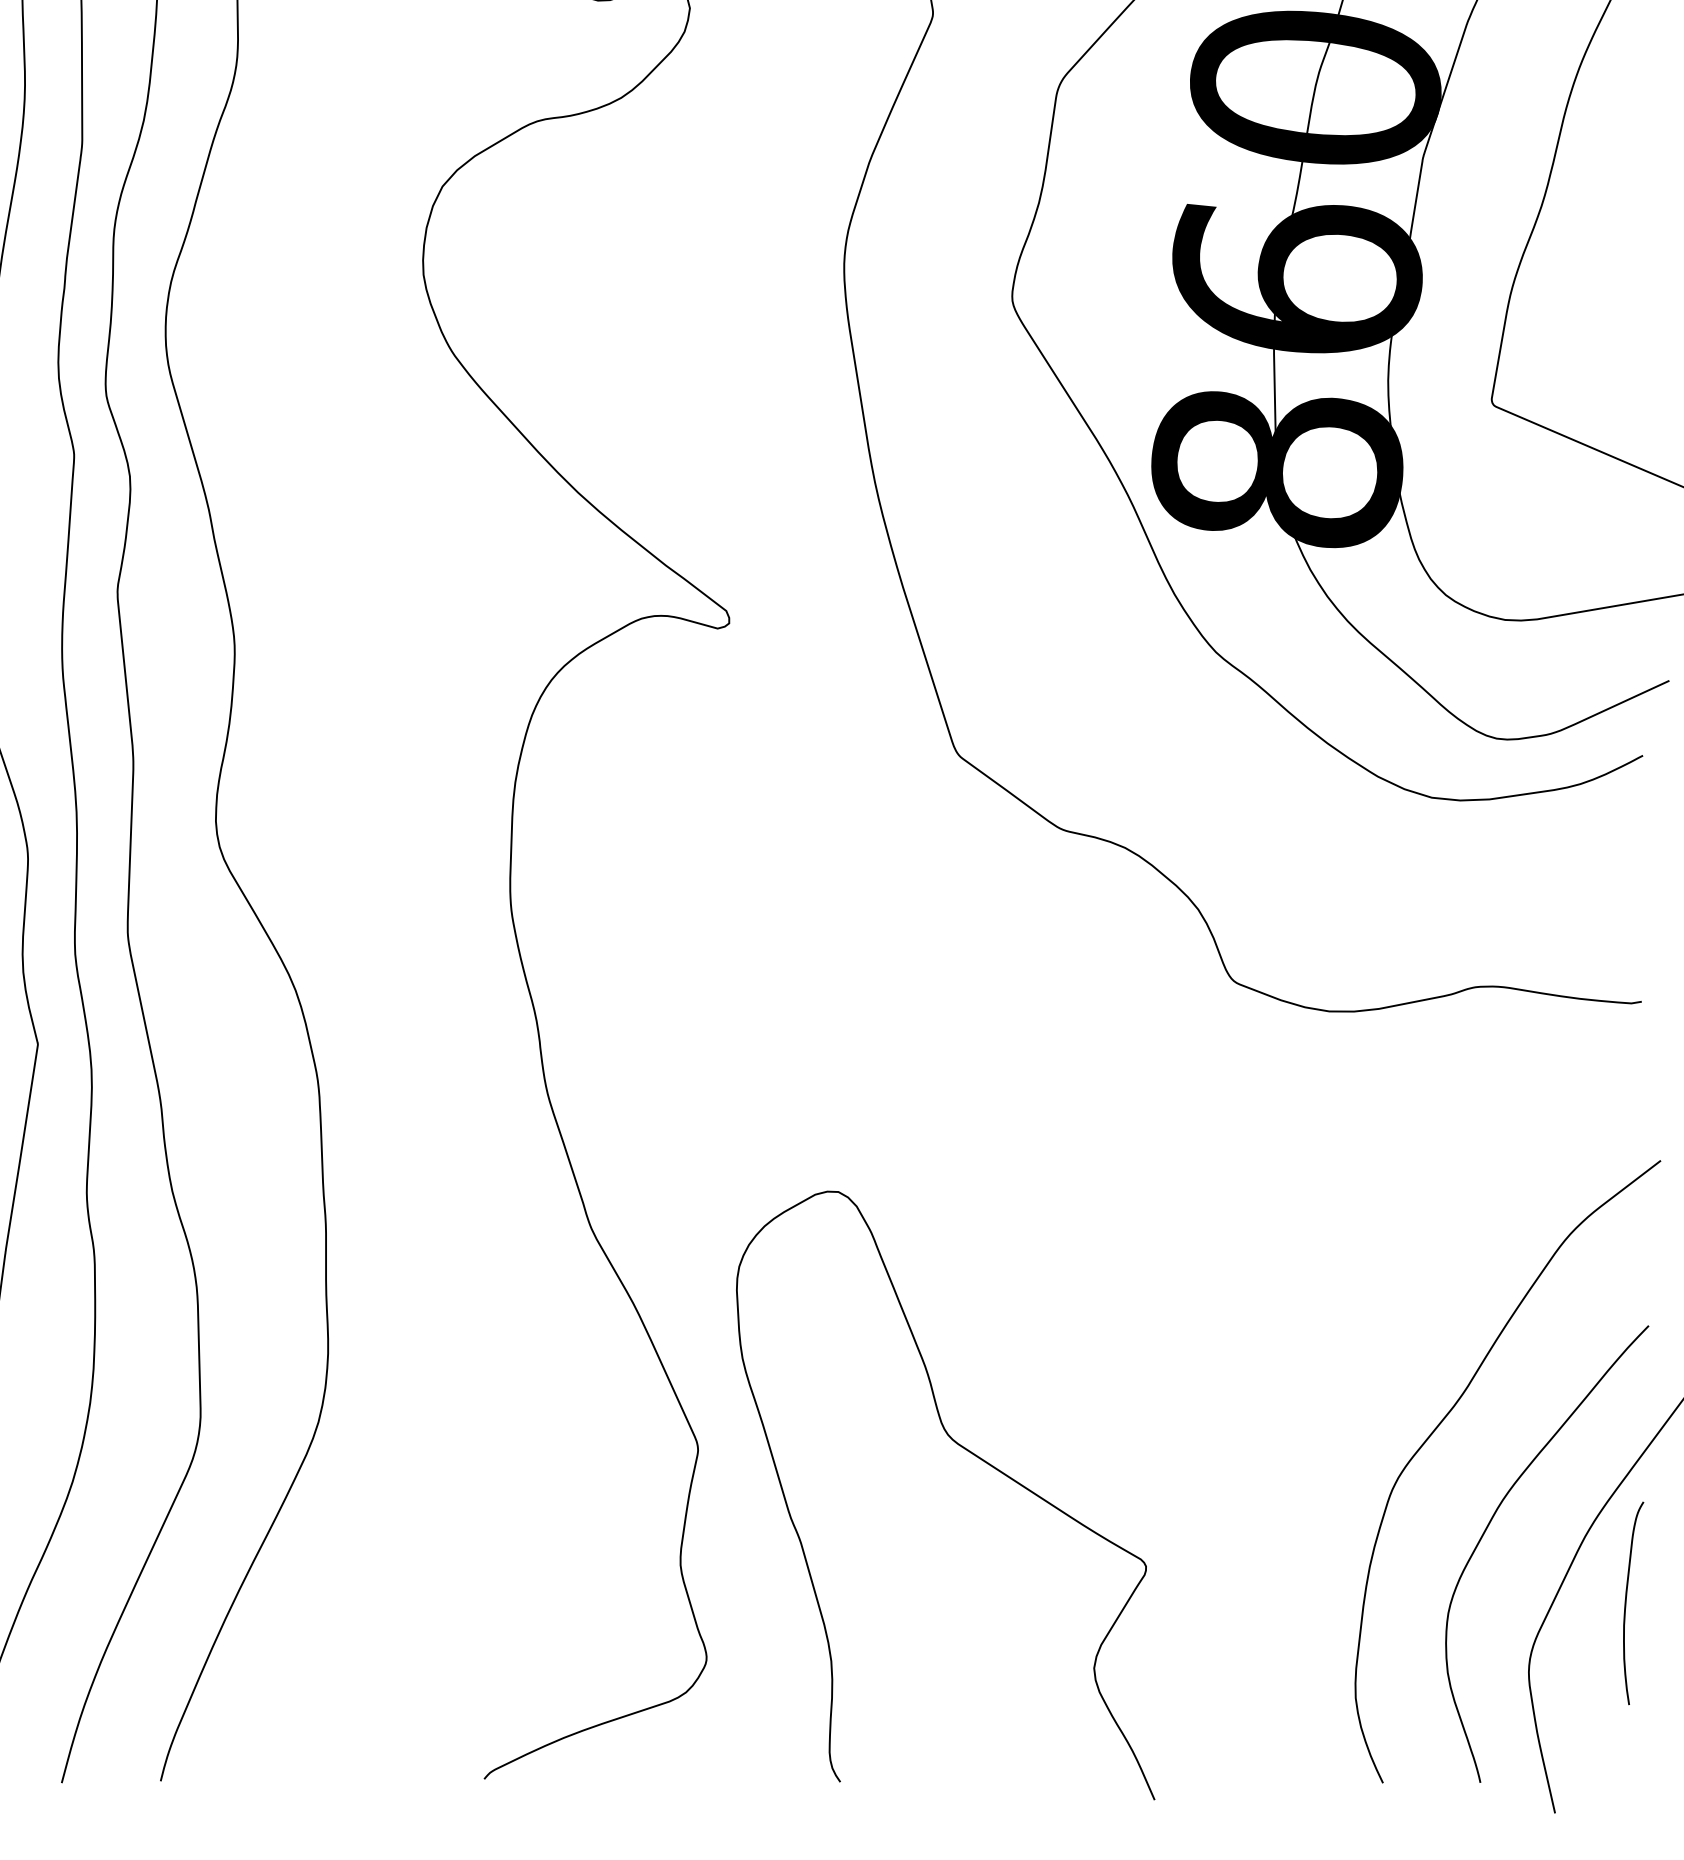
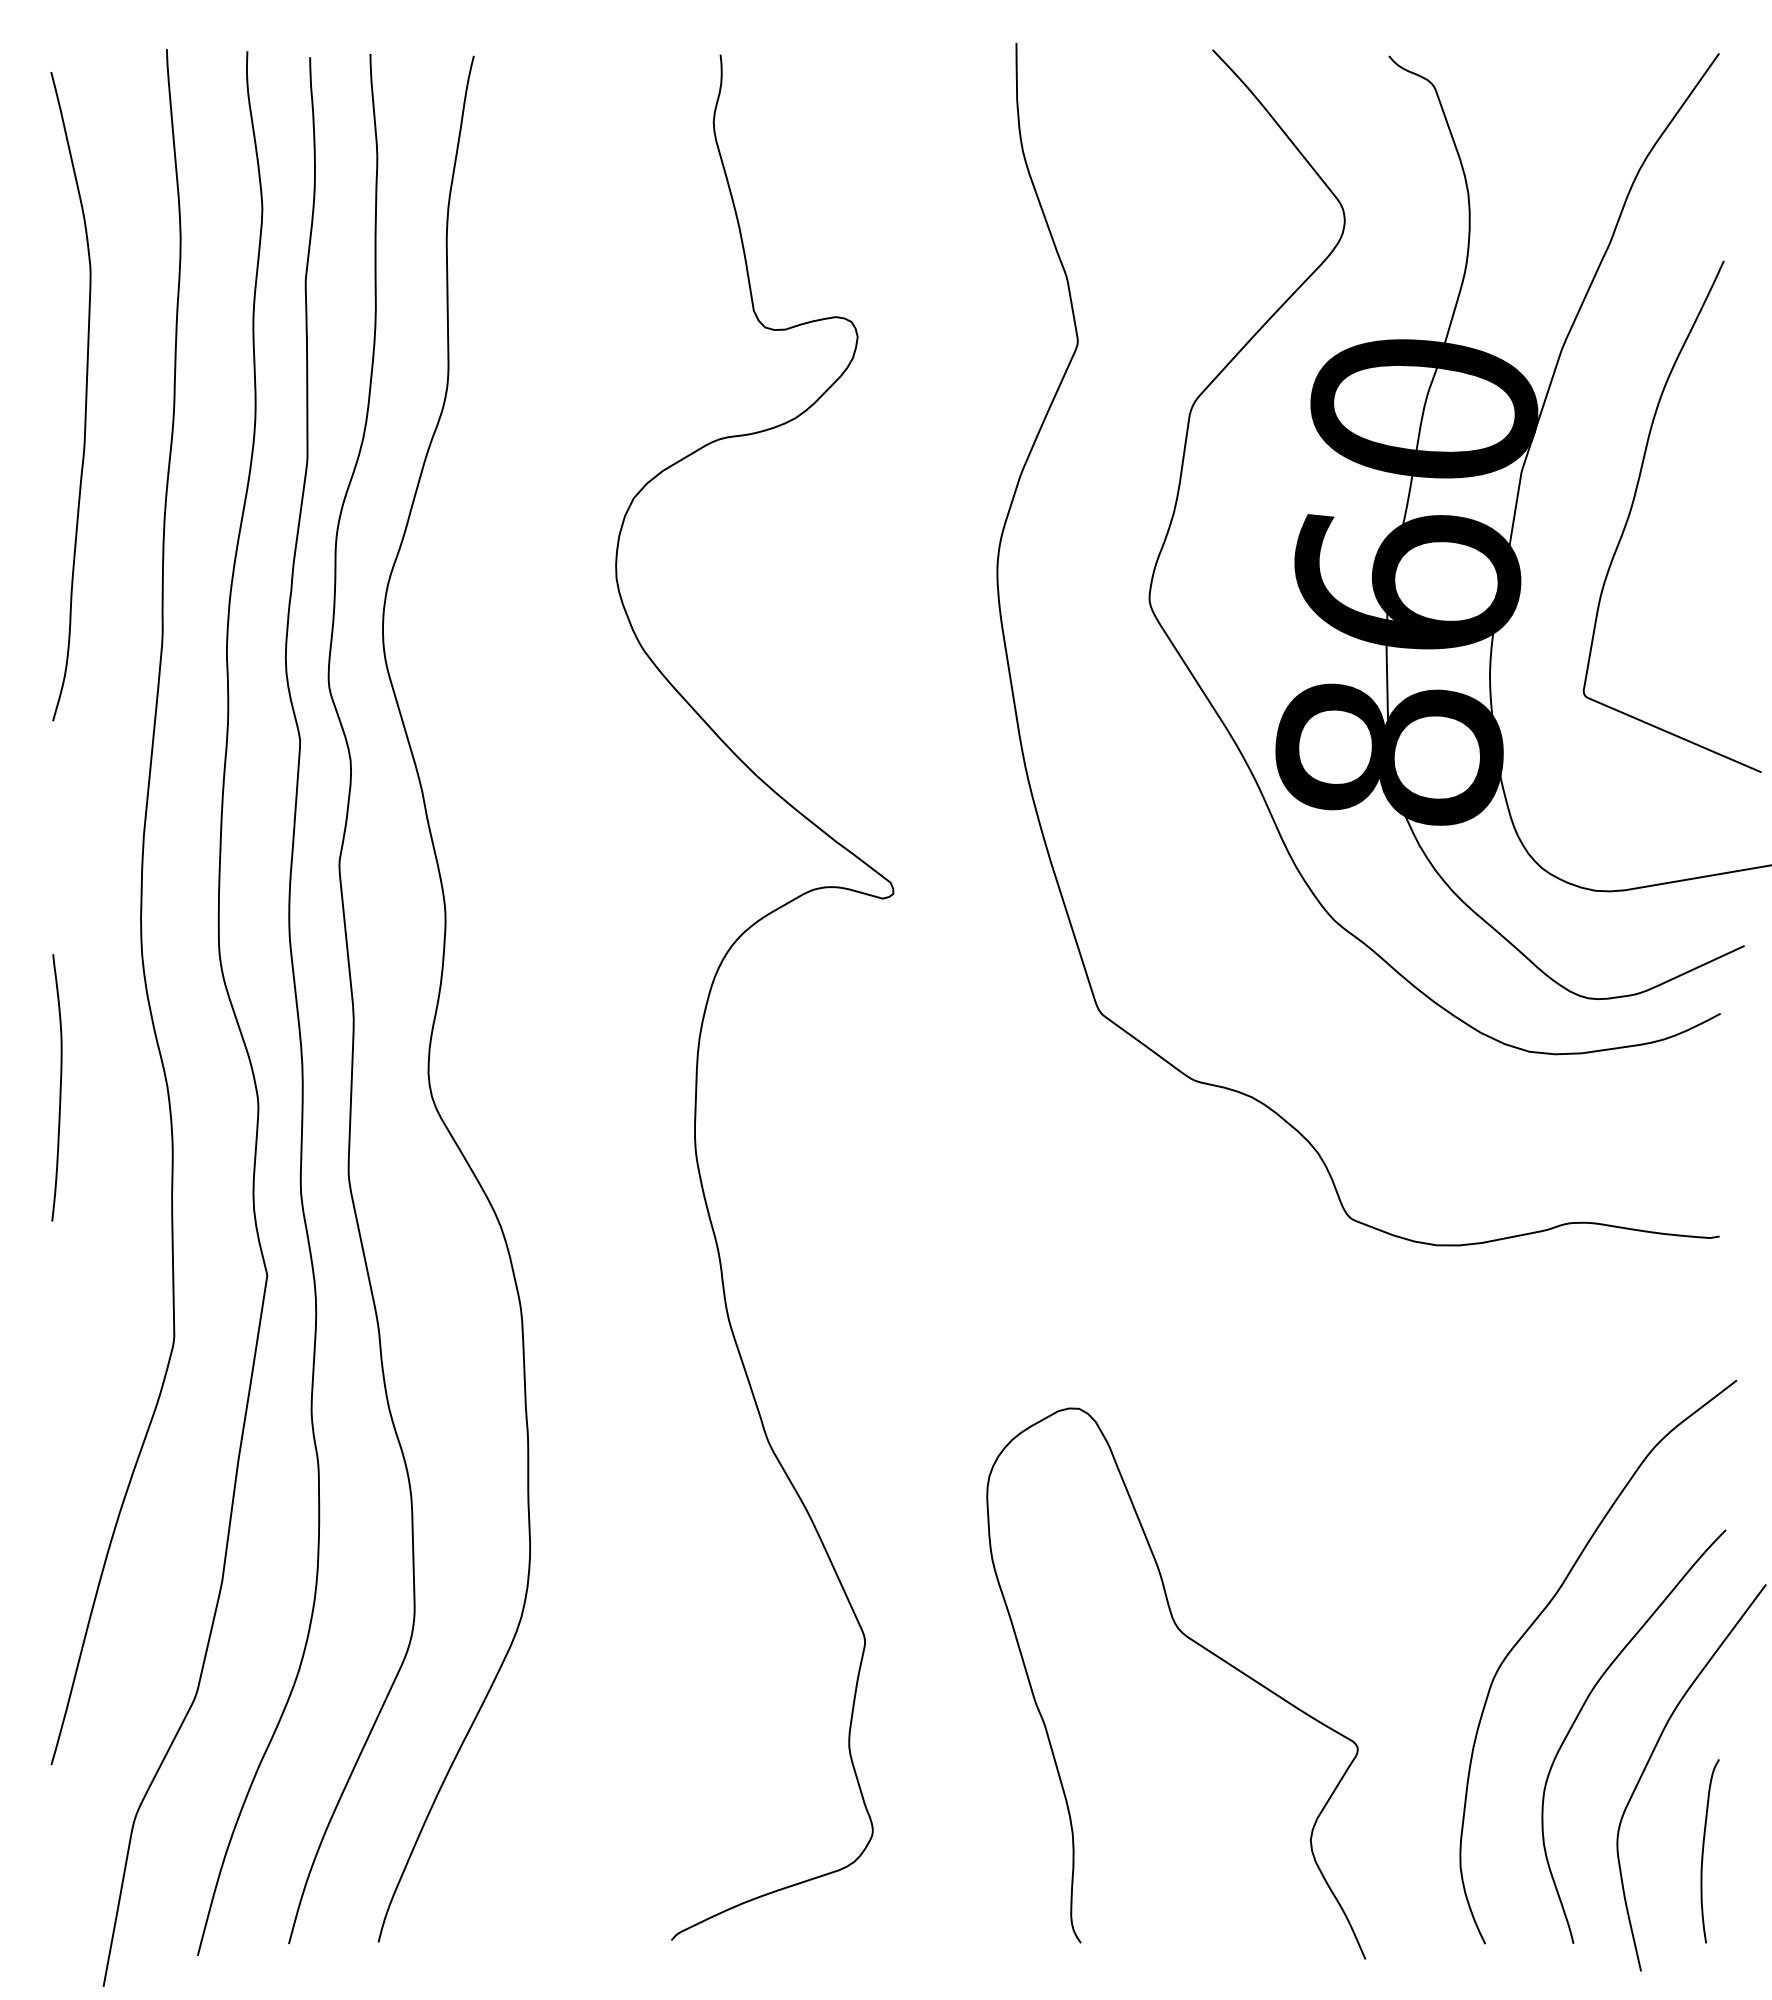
curve: (973, 1455) -> (1201, 1647), moved
curve: (1626, 1603) -> (1703, 1851), moved

